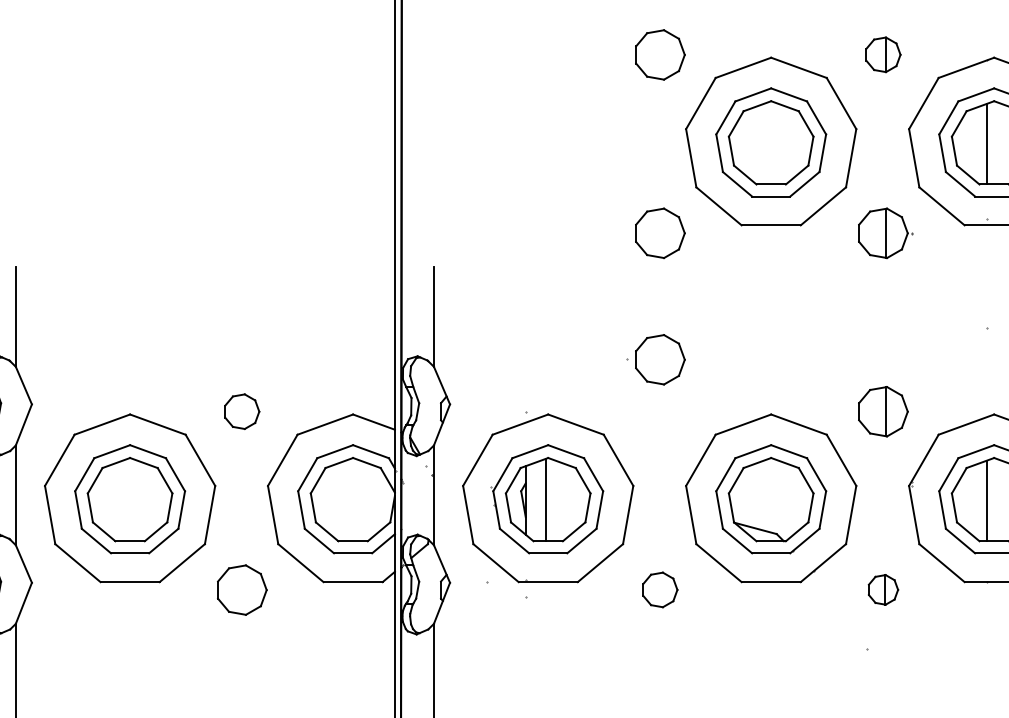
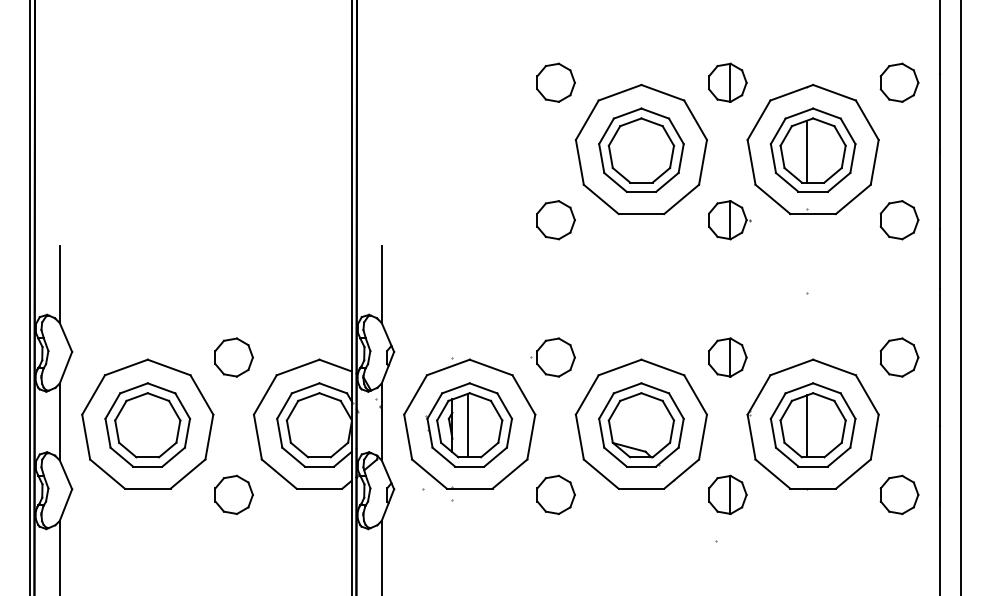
part: (882, 54) -> (727, 82), size x1.43
part: (655, 359) -> (552, 357), moved
part: (241, 411) -> (233, 357), size x1.43
part: (659, 589) -> (555, 494), size x1.43
part: (882, 589) -> (727, 494), size x1.67

